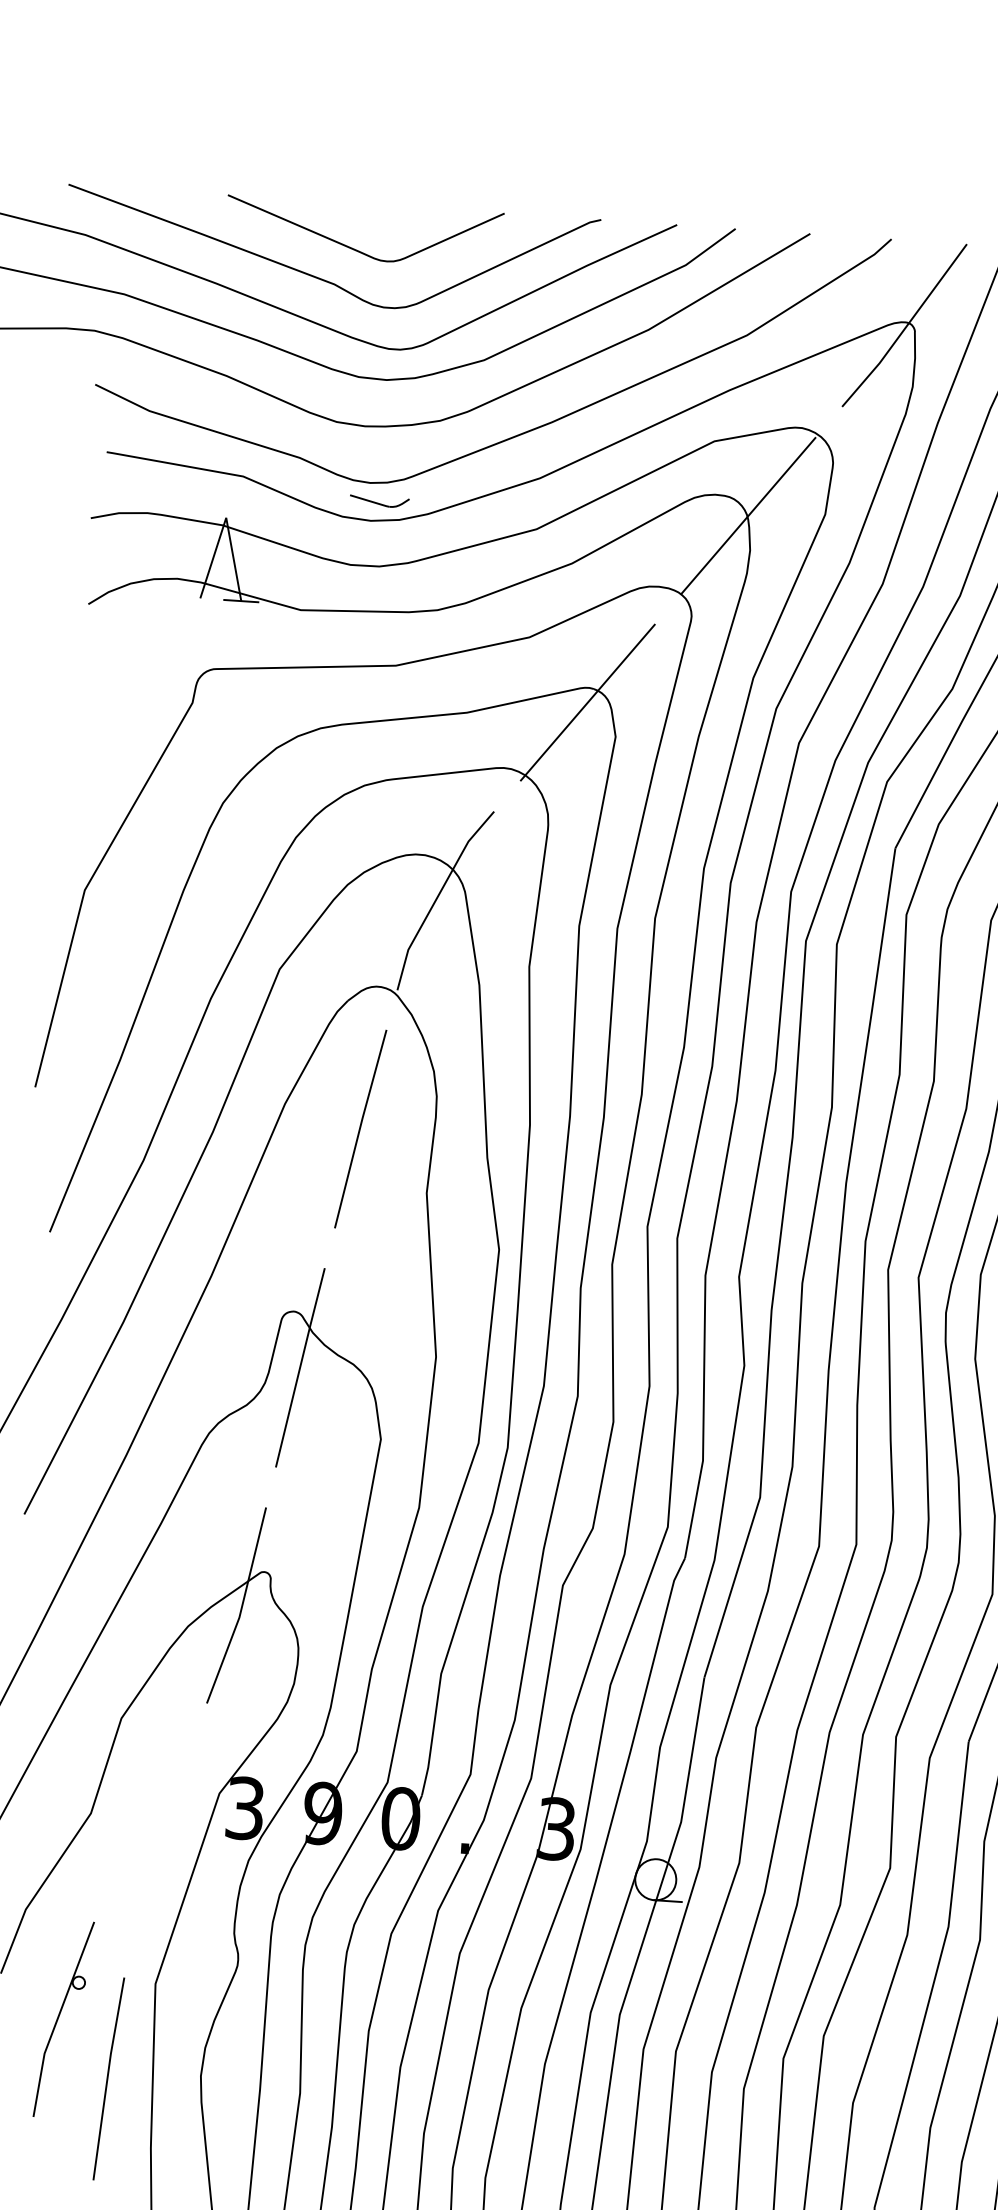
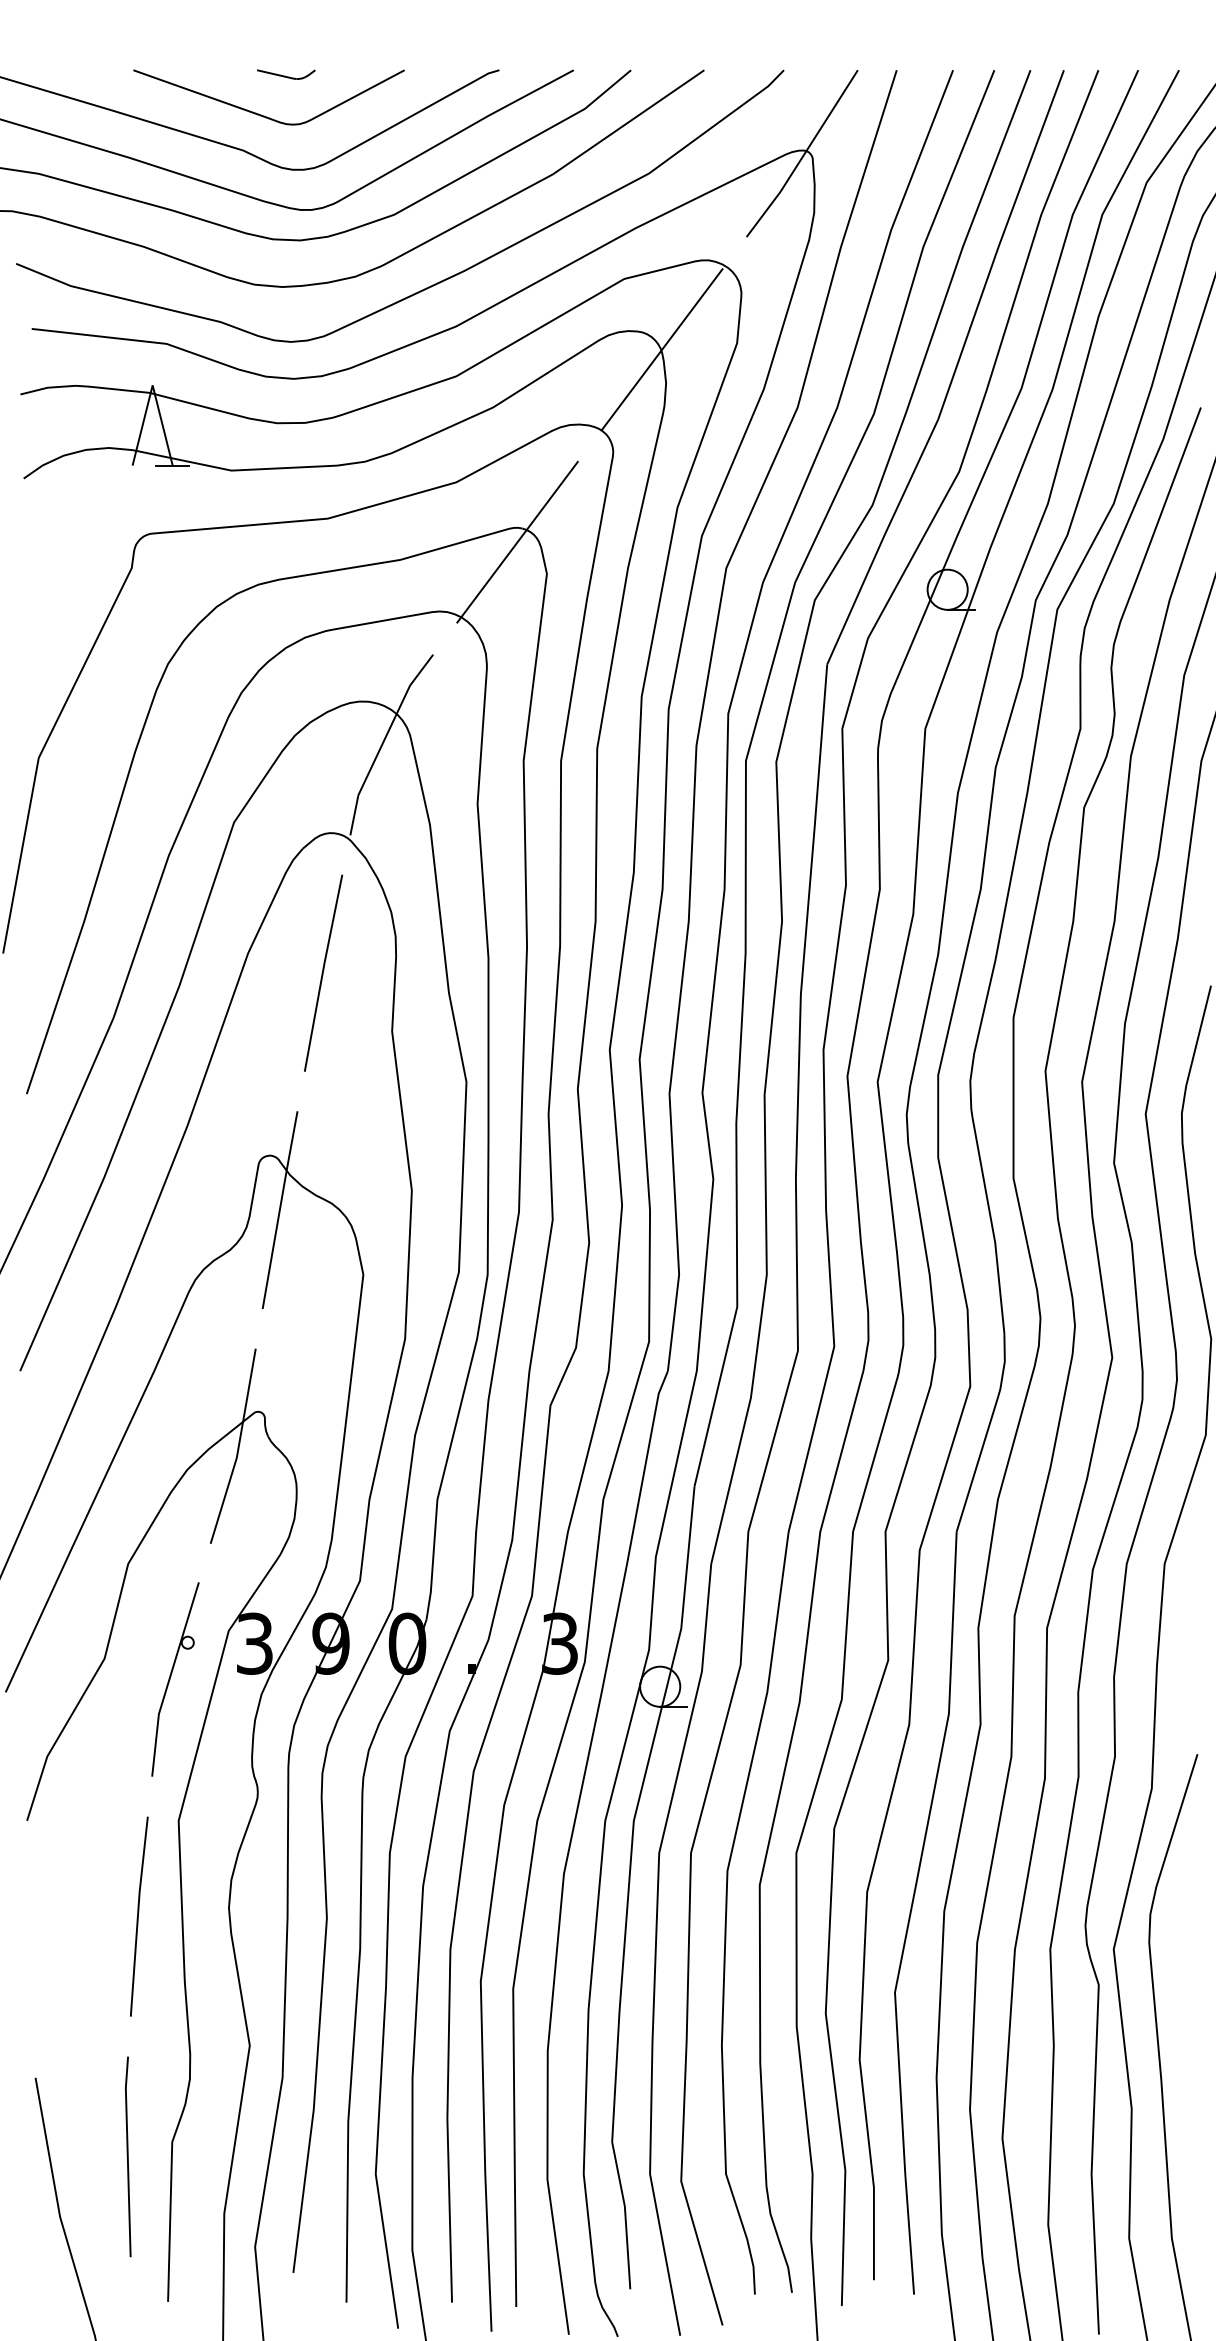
part: (379, 501) -> (286, 74), moved
part: (63, 2019) -> (175, 1679), moved

